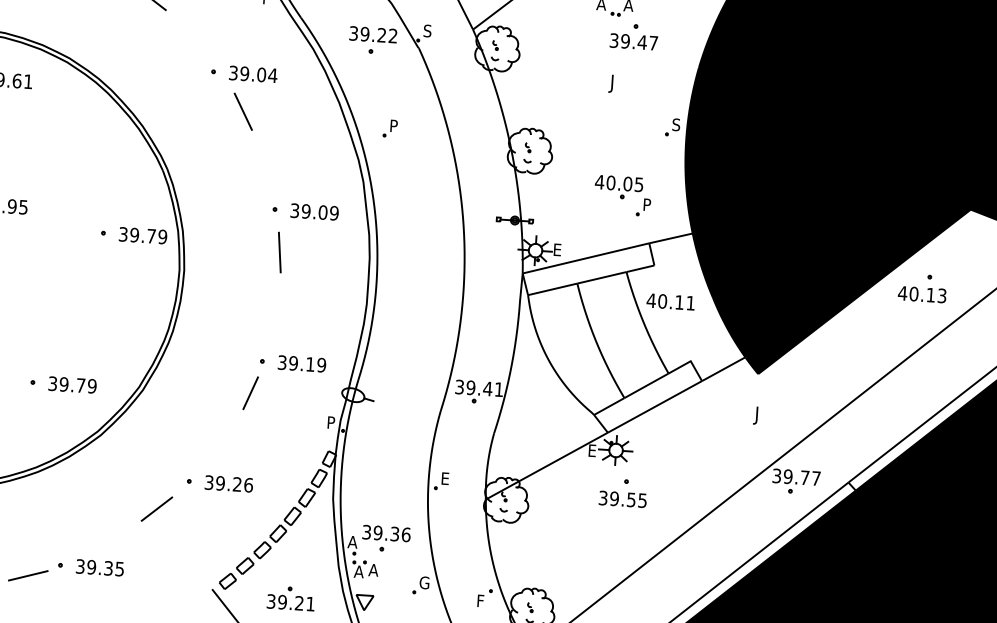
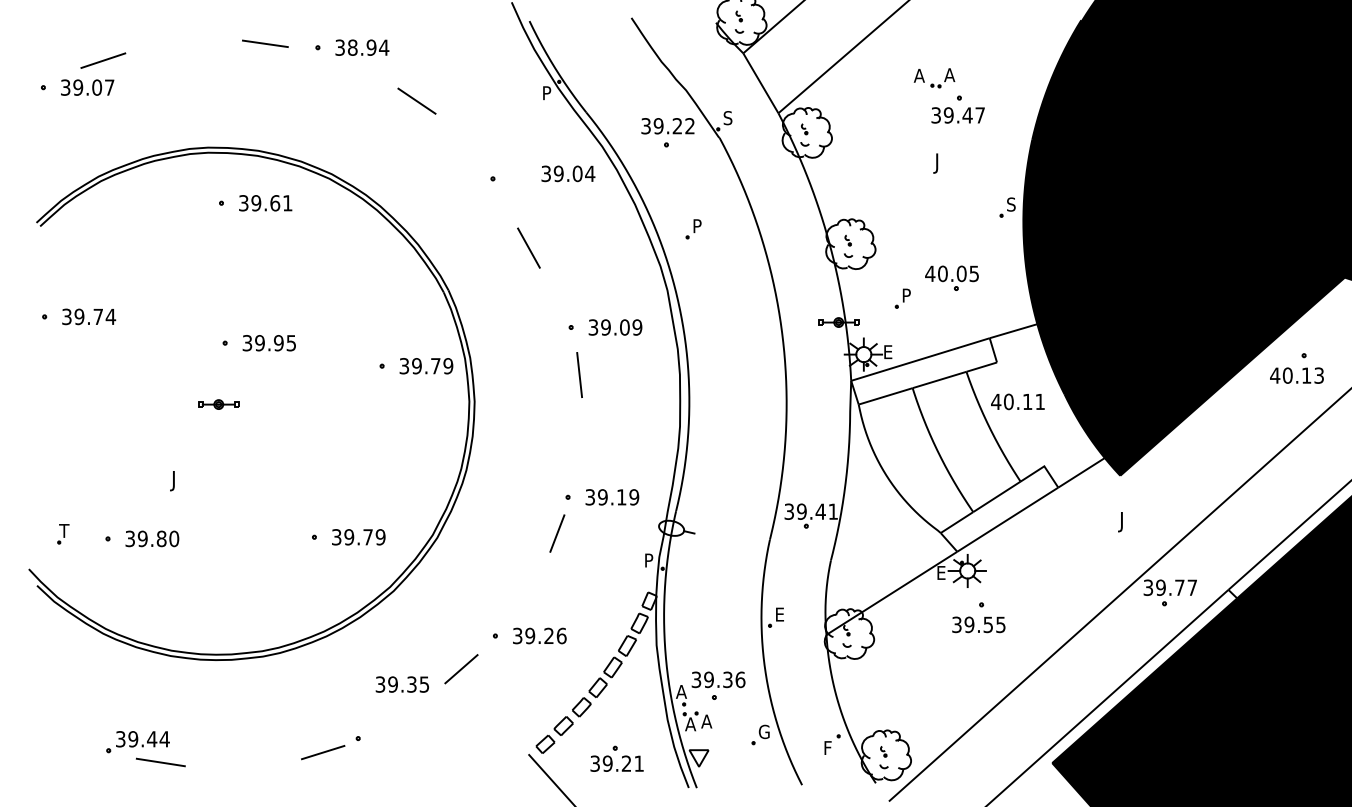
text: (253, 74) -> (568, 173), moved
line: (242, 111) -> (528, 247), moved
part: (643, 207) -> (902, 298), moved
text: (99, 567) -> (401, 684), moved

